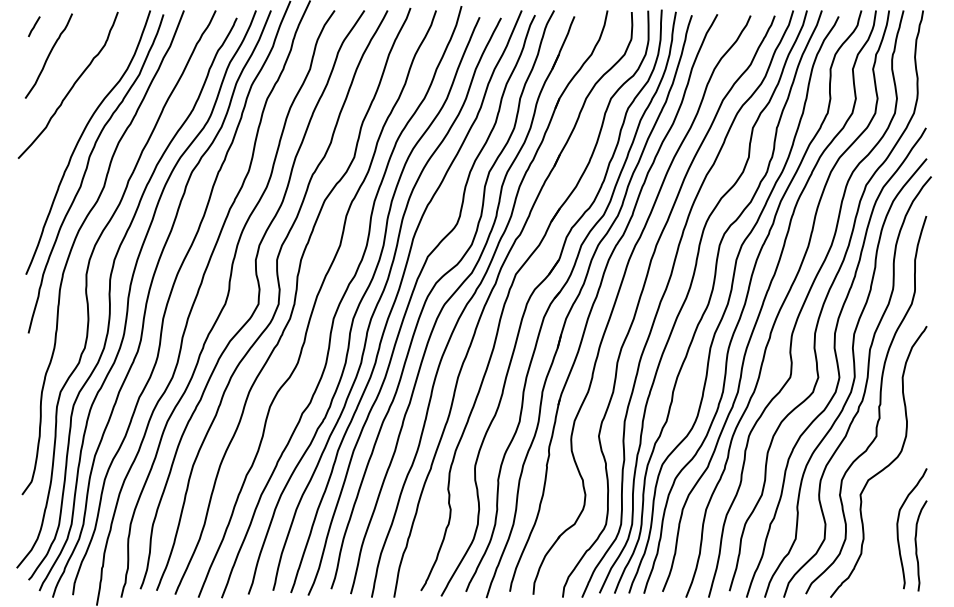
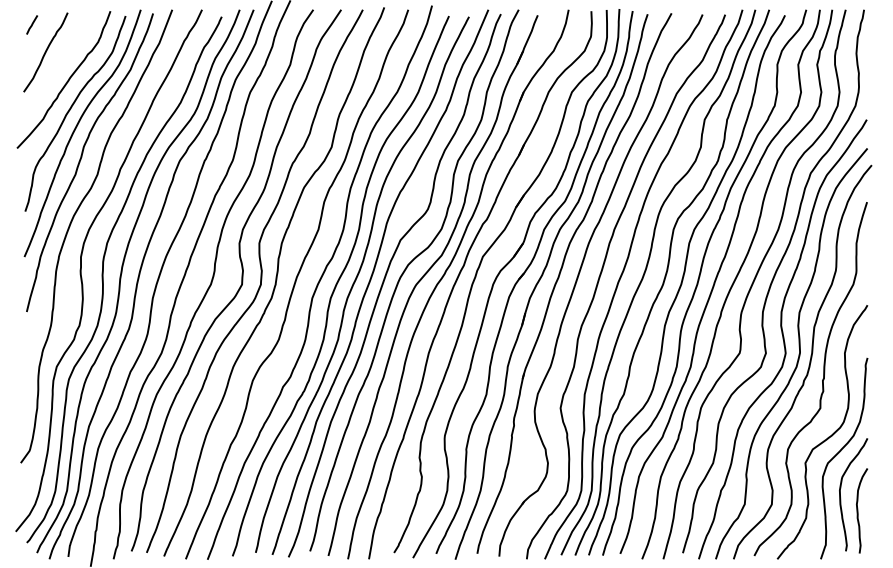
curve: (74, 119) -> (69, 111), added
curve: (896, 484) -> (839, 453), added

